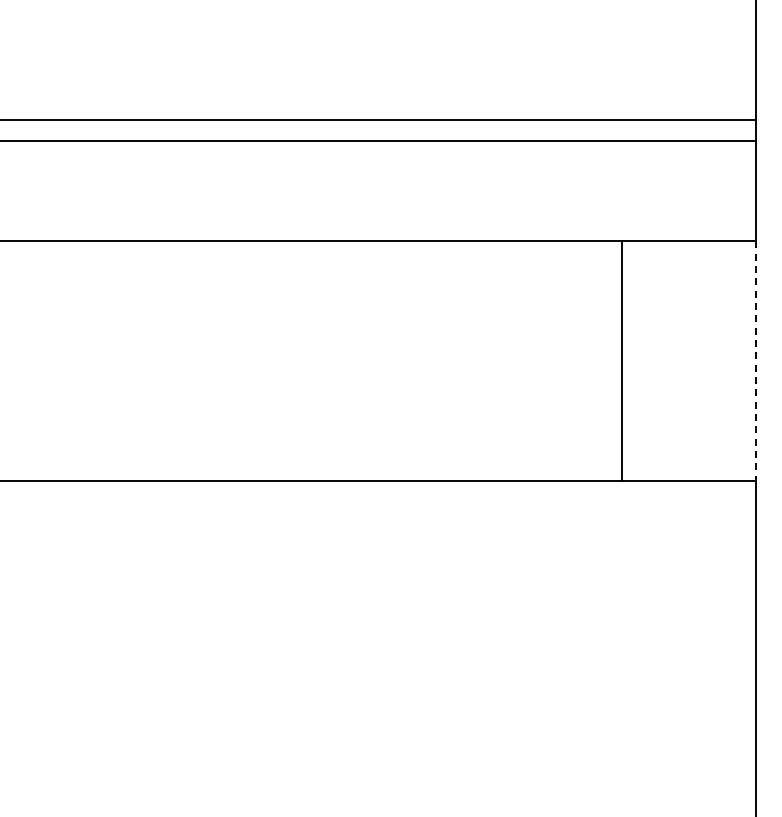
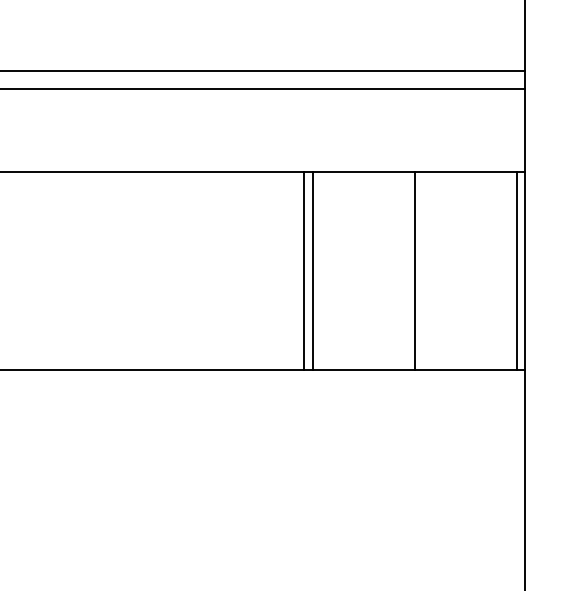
line: (488, 360) -> (303, 270), added
line: (499, 360) -> (312, 270), added
line: (745, 360) -> (516, 270), added
line: (755, 360) -> (525, 270), dashed -> solid

